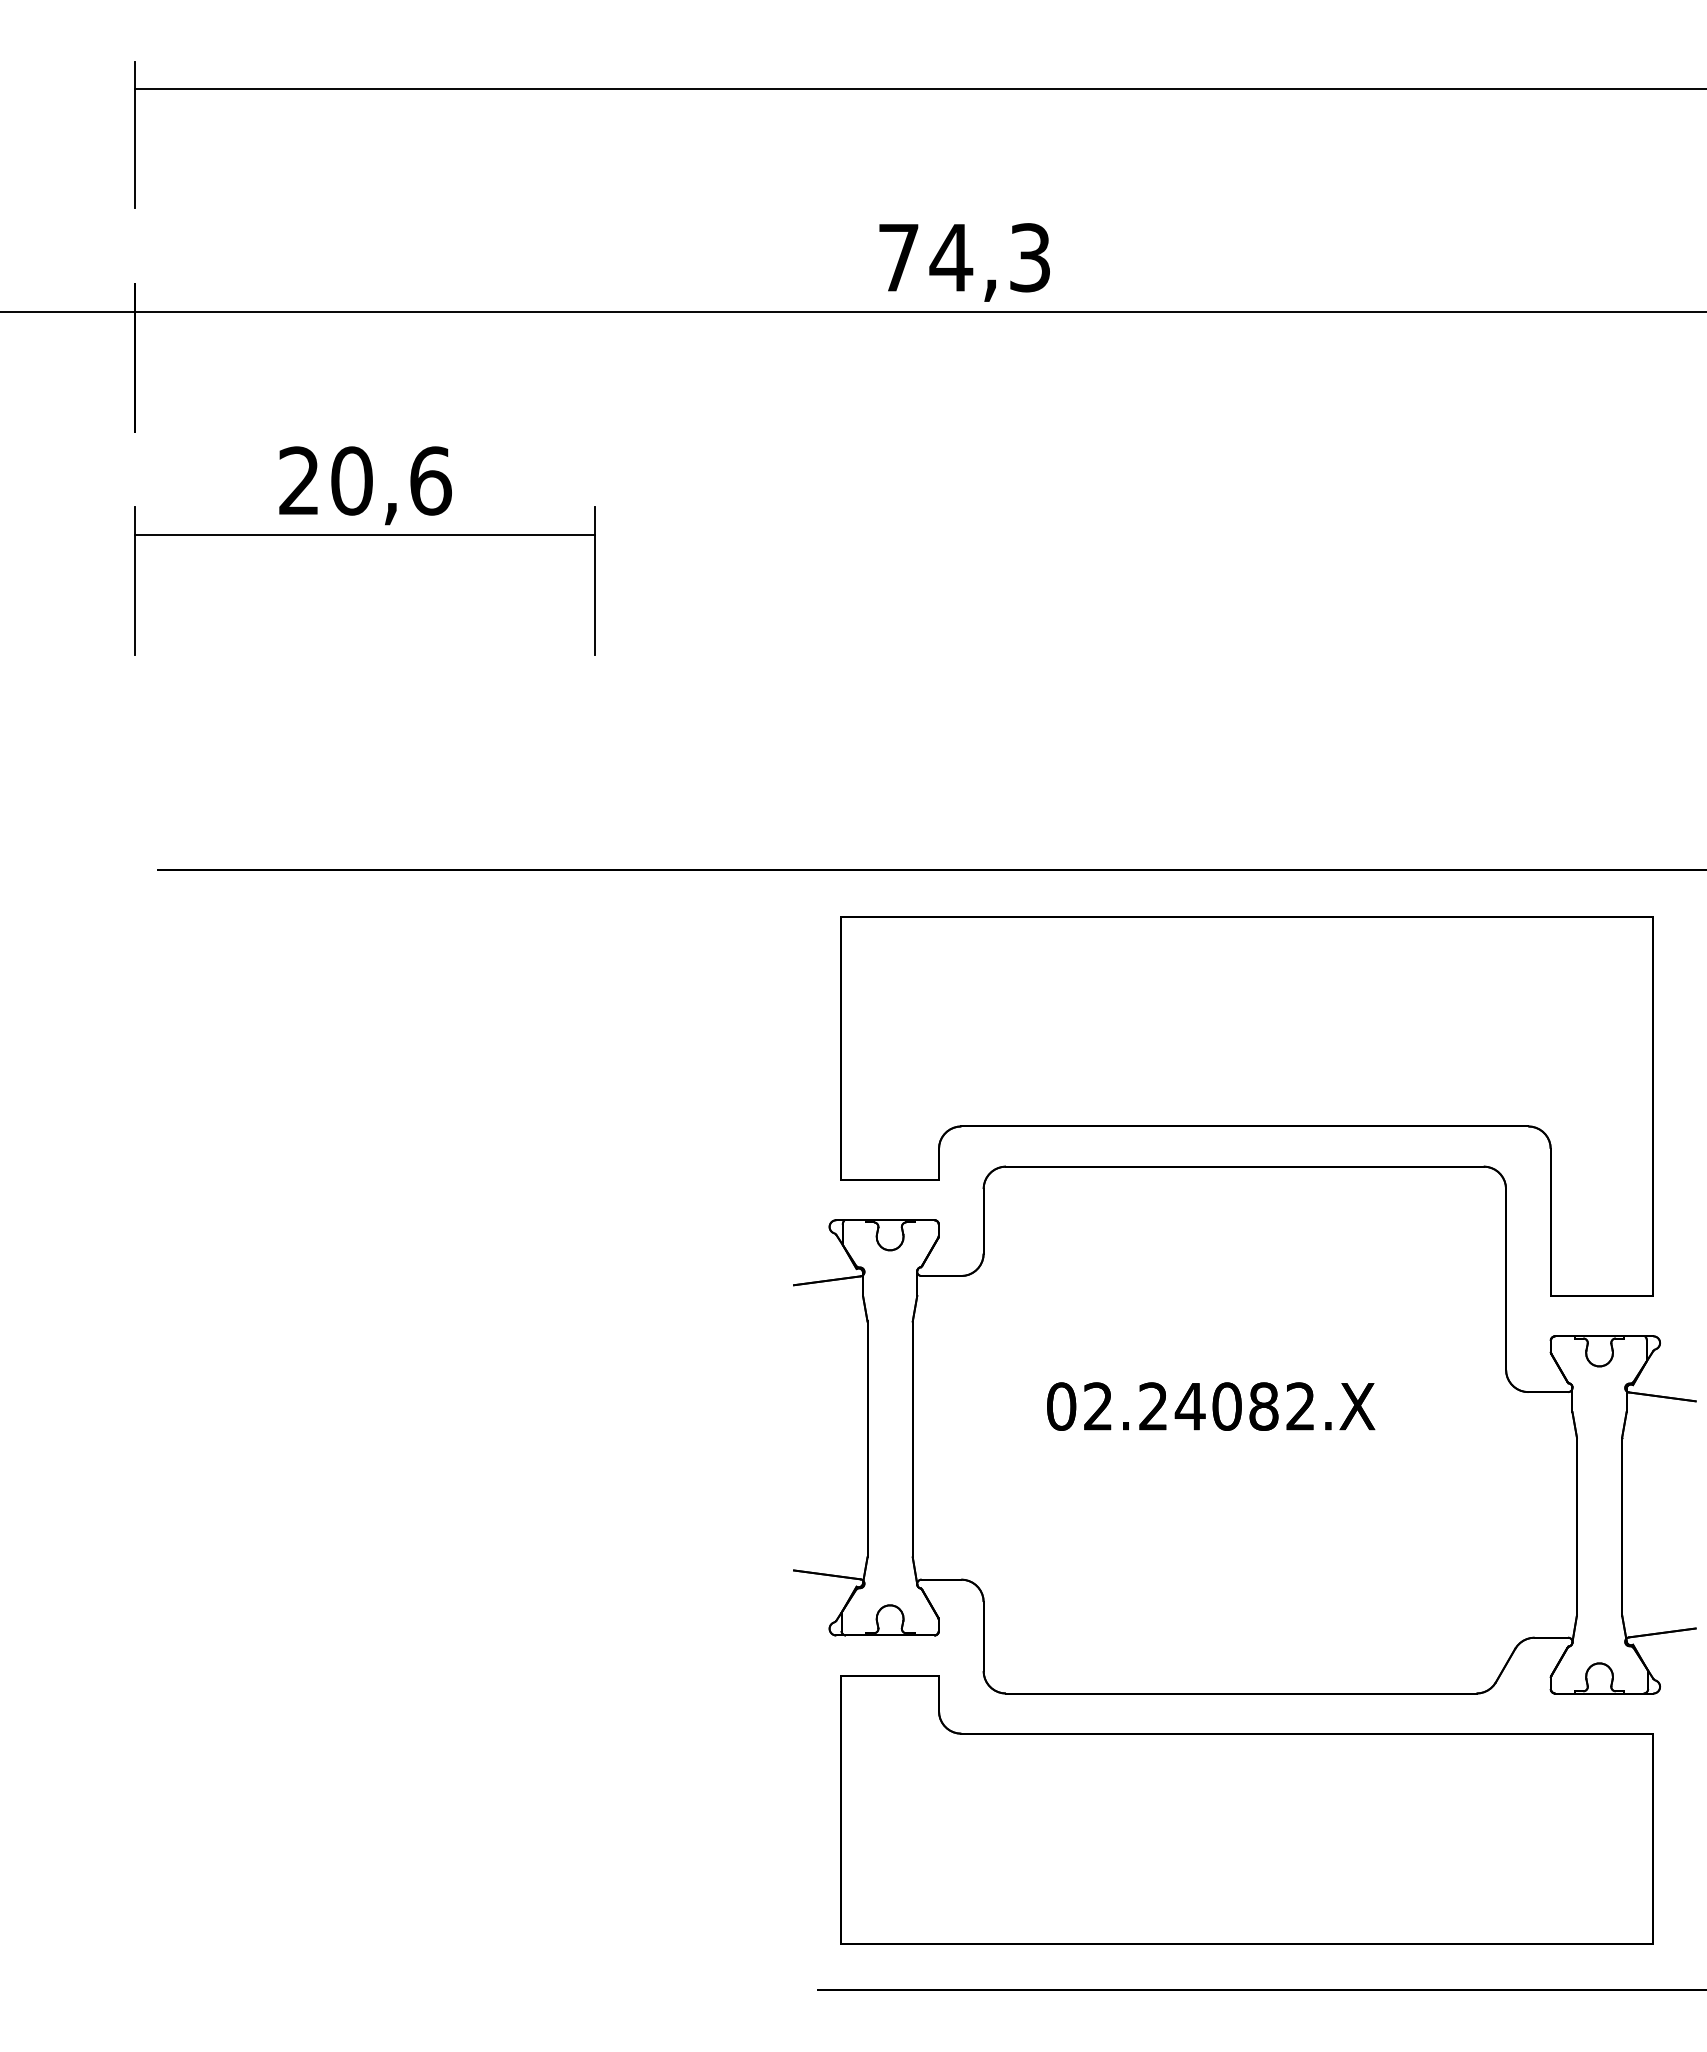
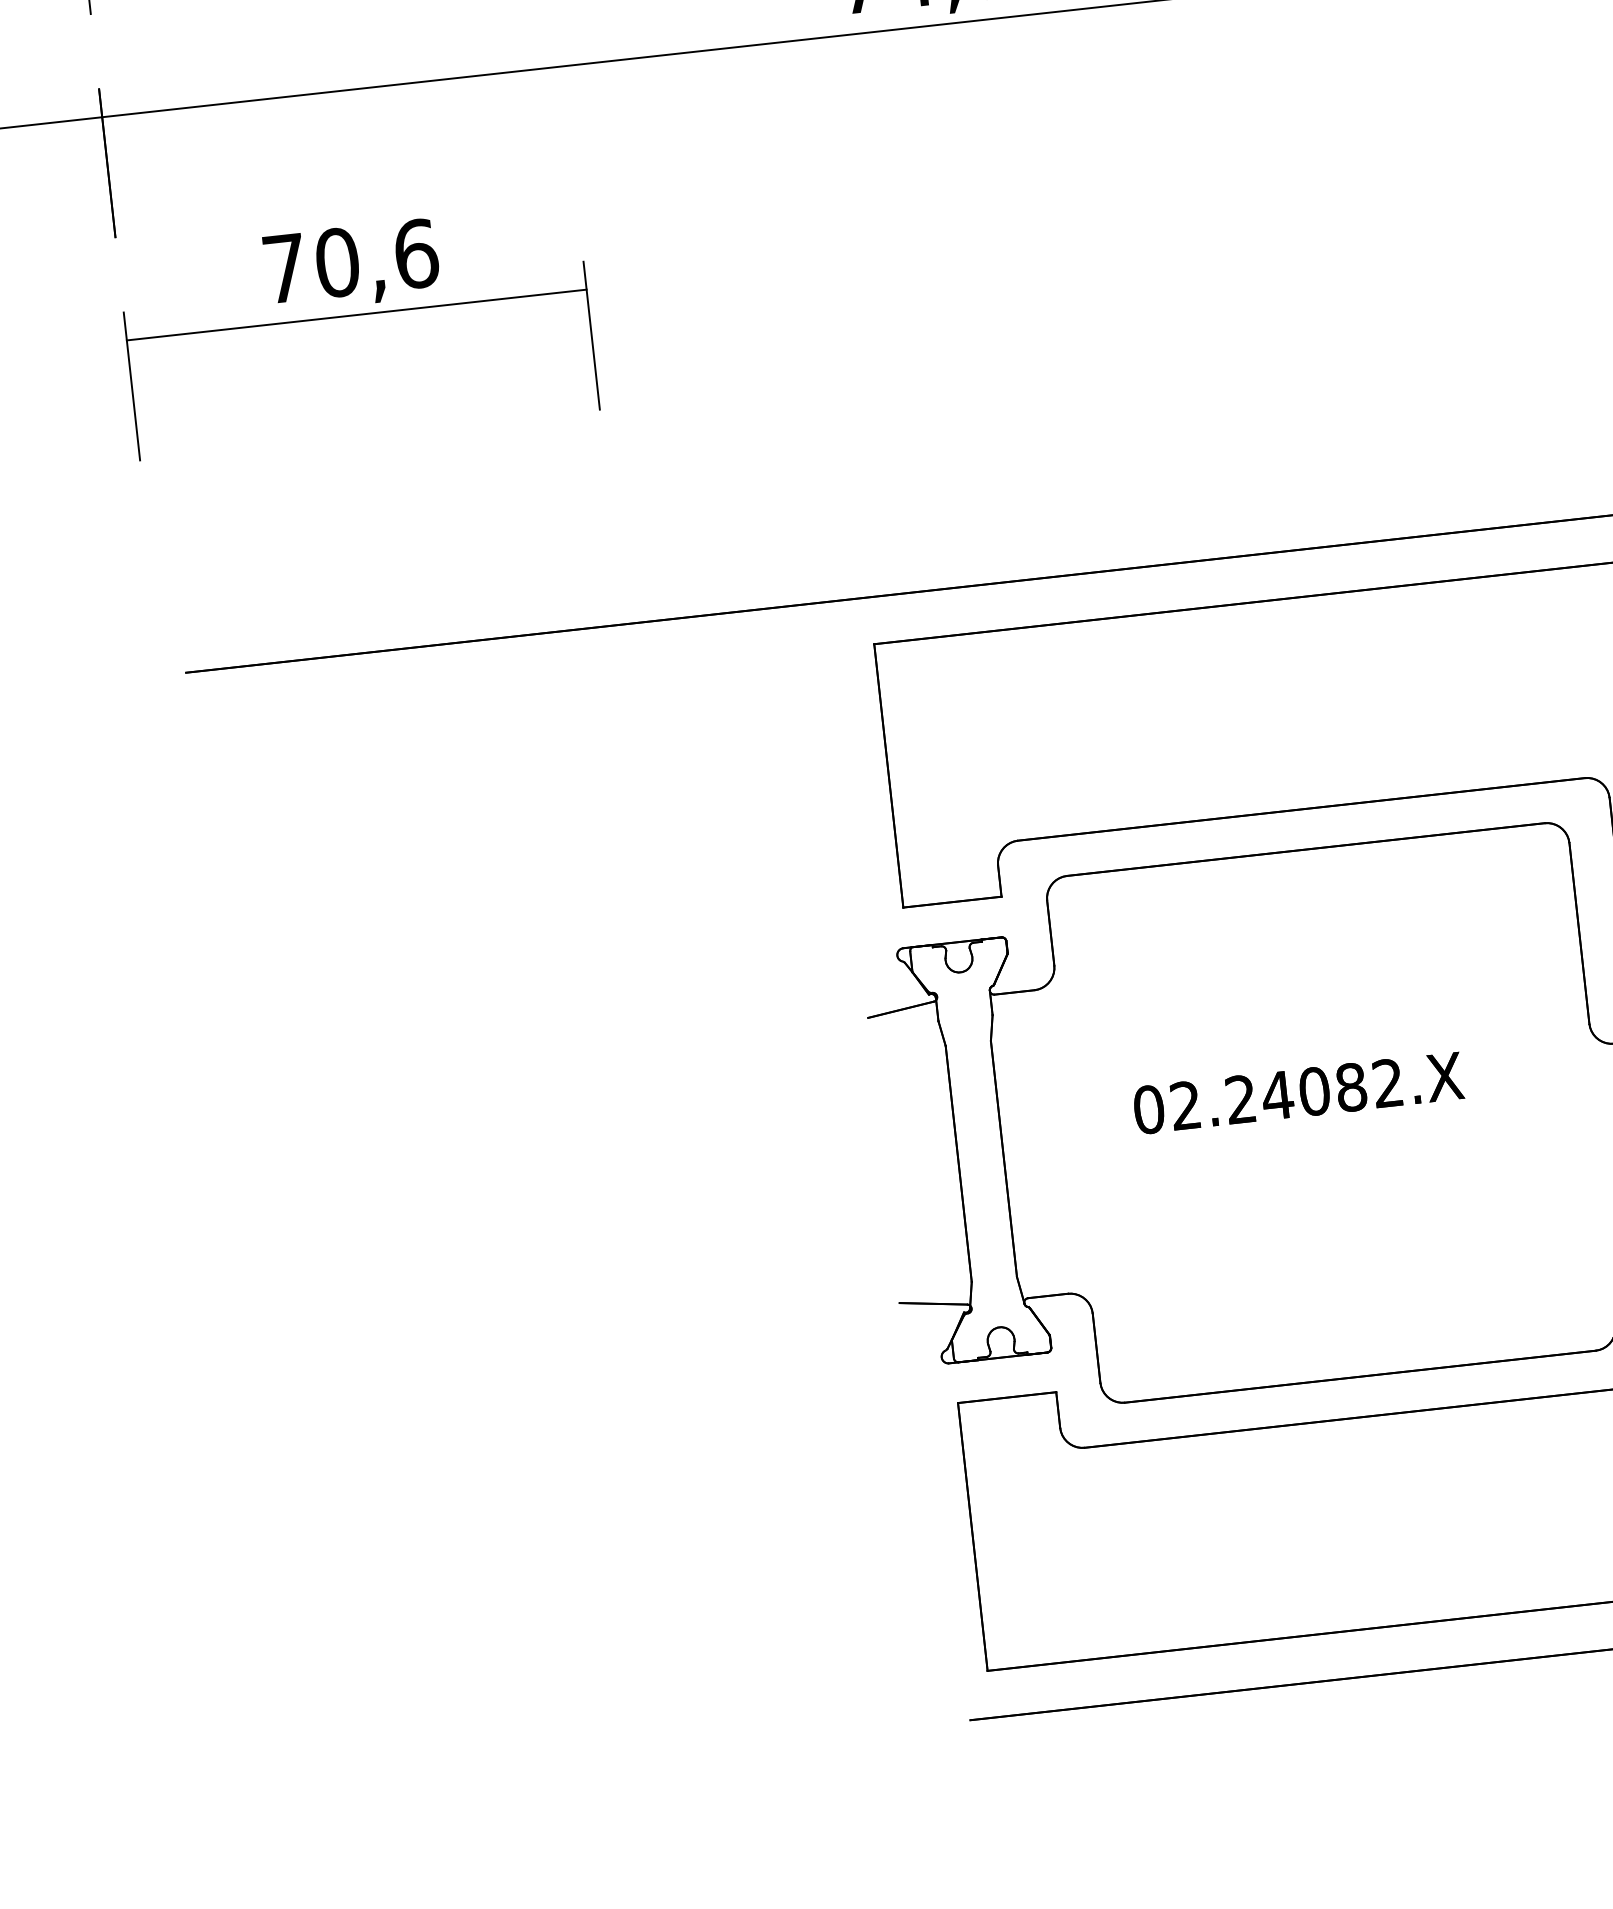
text: (298, 480) -> (284, 268), 20,6 -> 70,6

